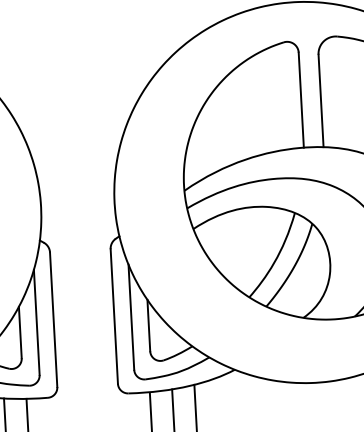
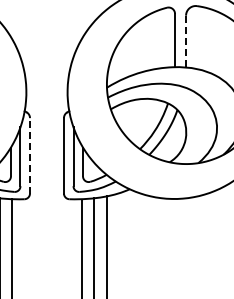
line: (321, 100) -> (186, 41), solid -> dashed
line: (54, 319) -> (30, 155), solid -> dashed

